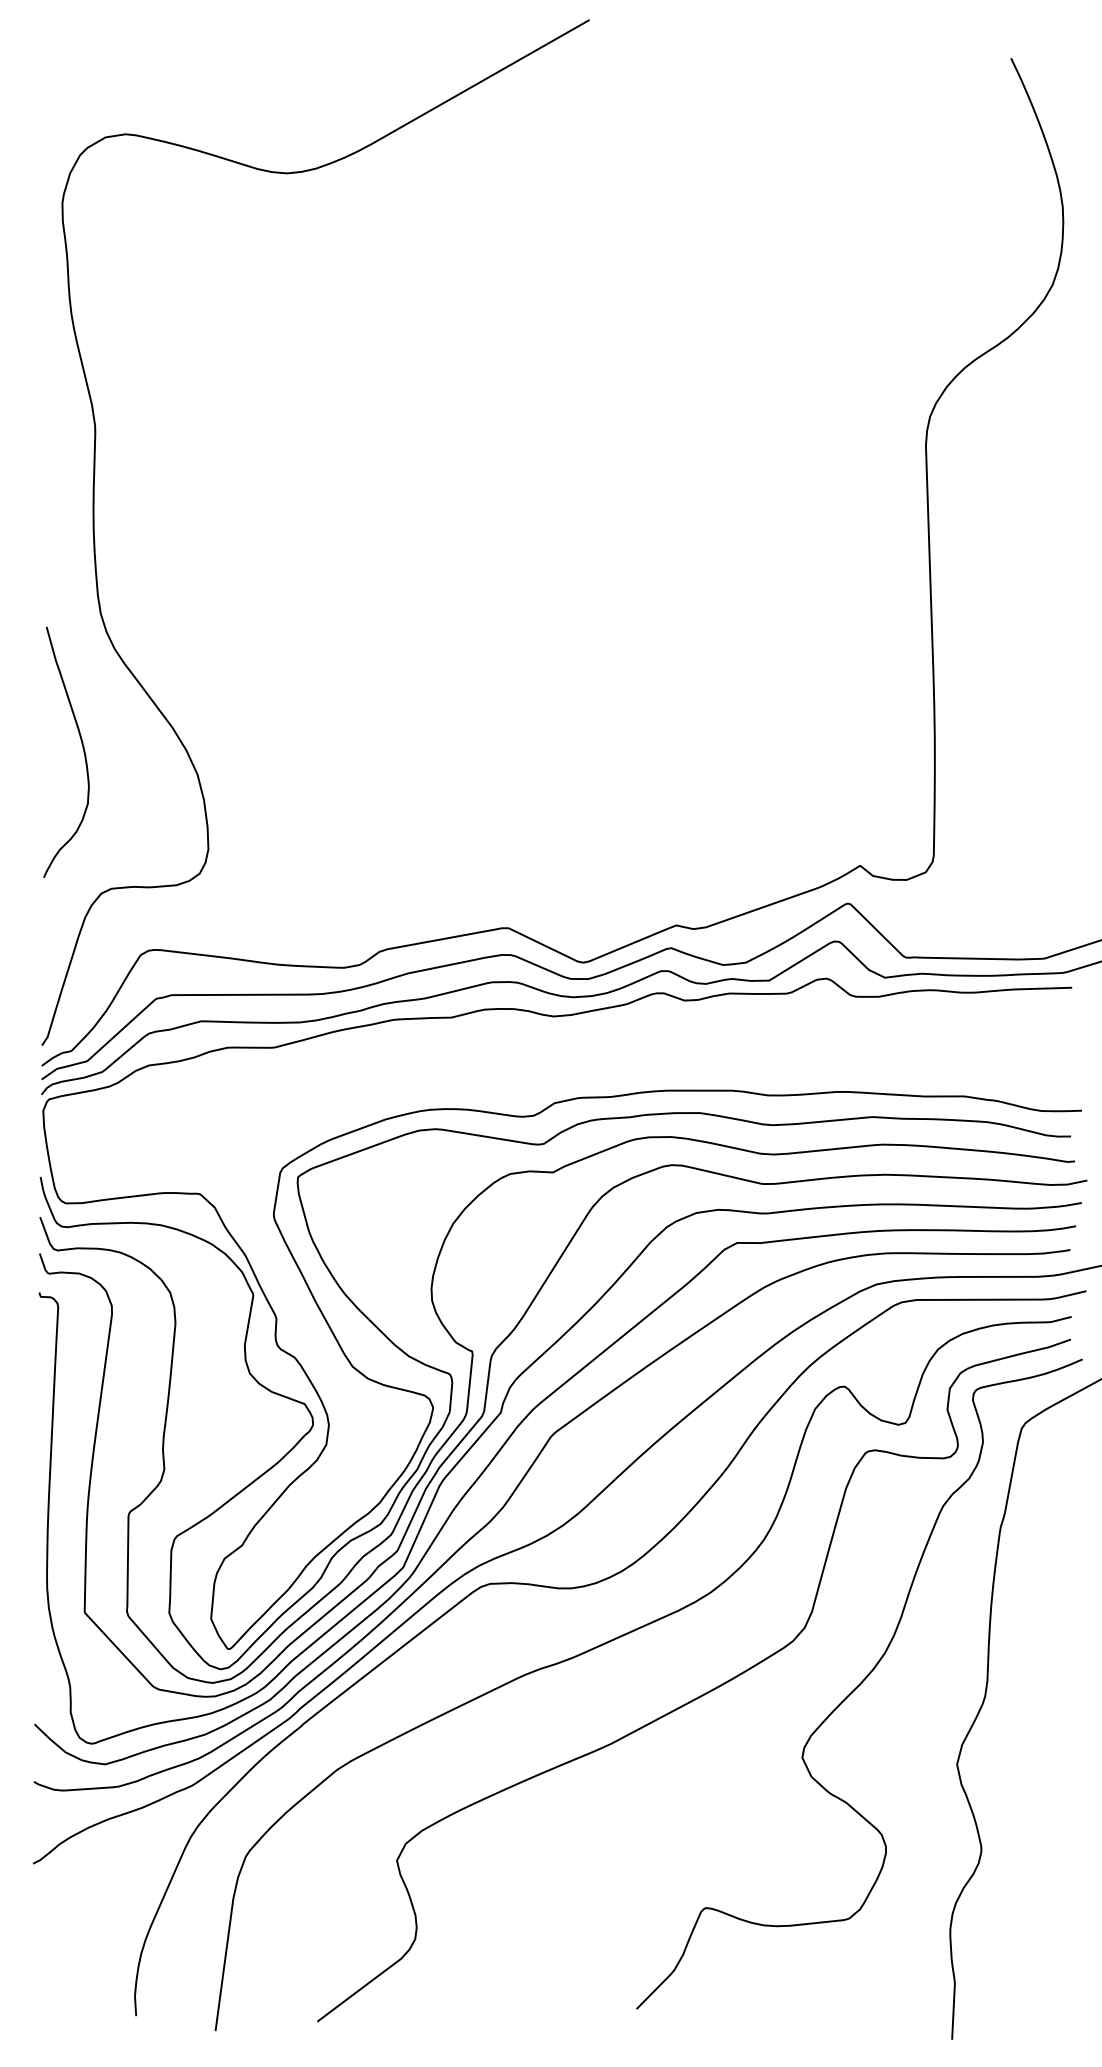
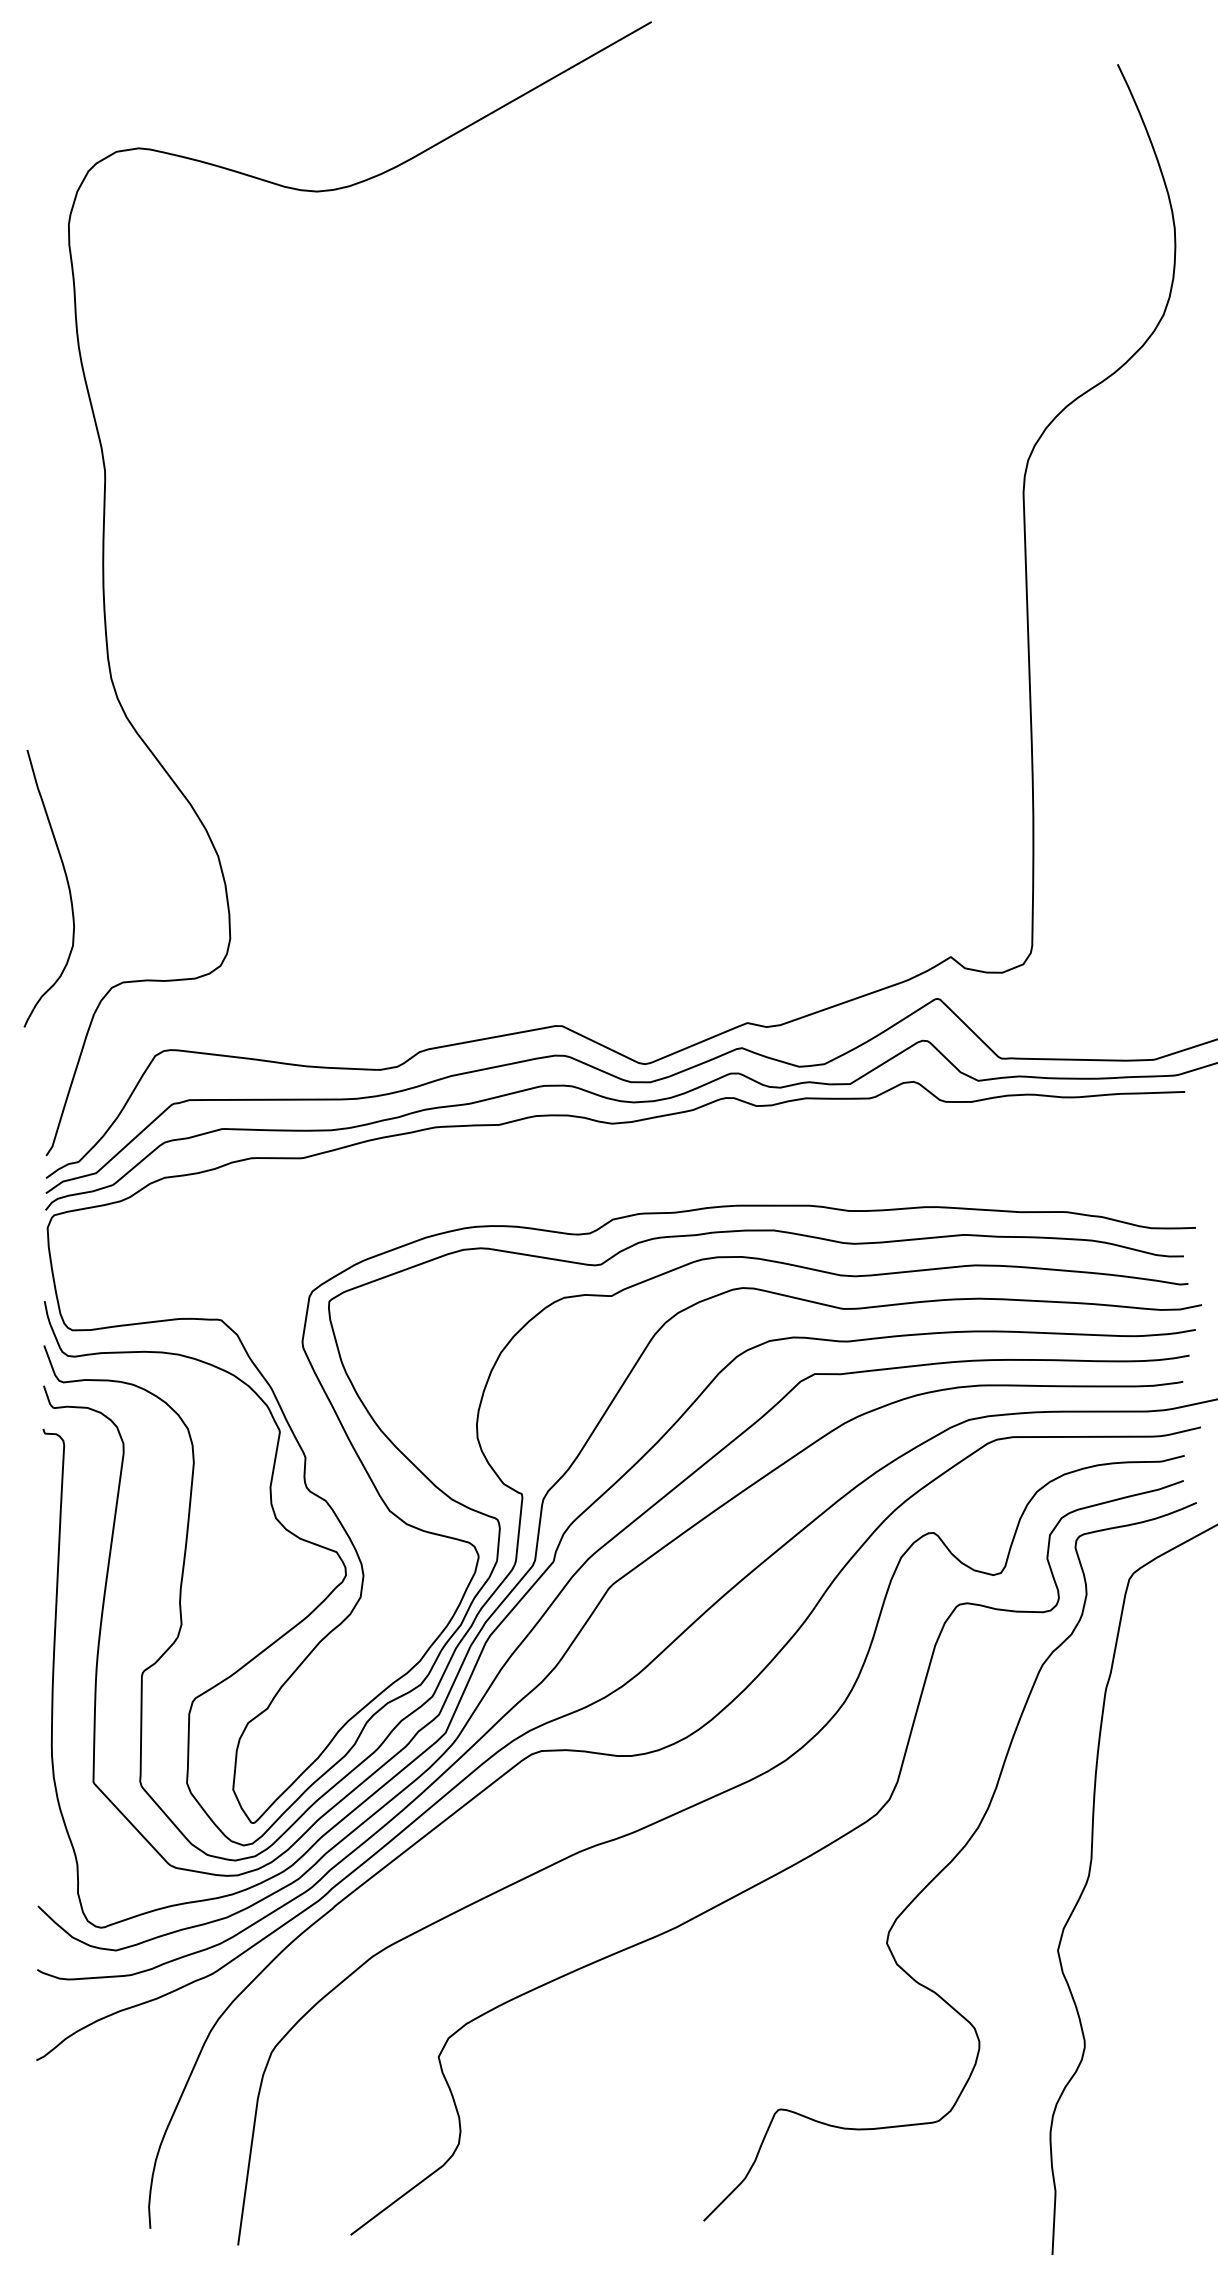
curve: (82, 749) -> (67, 885), moved

